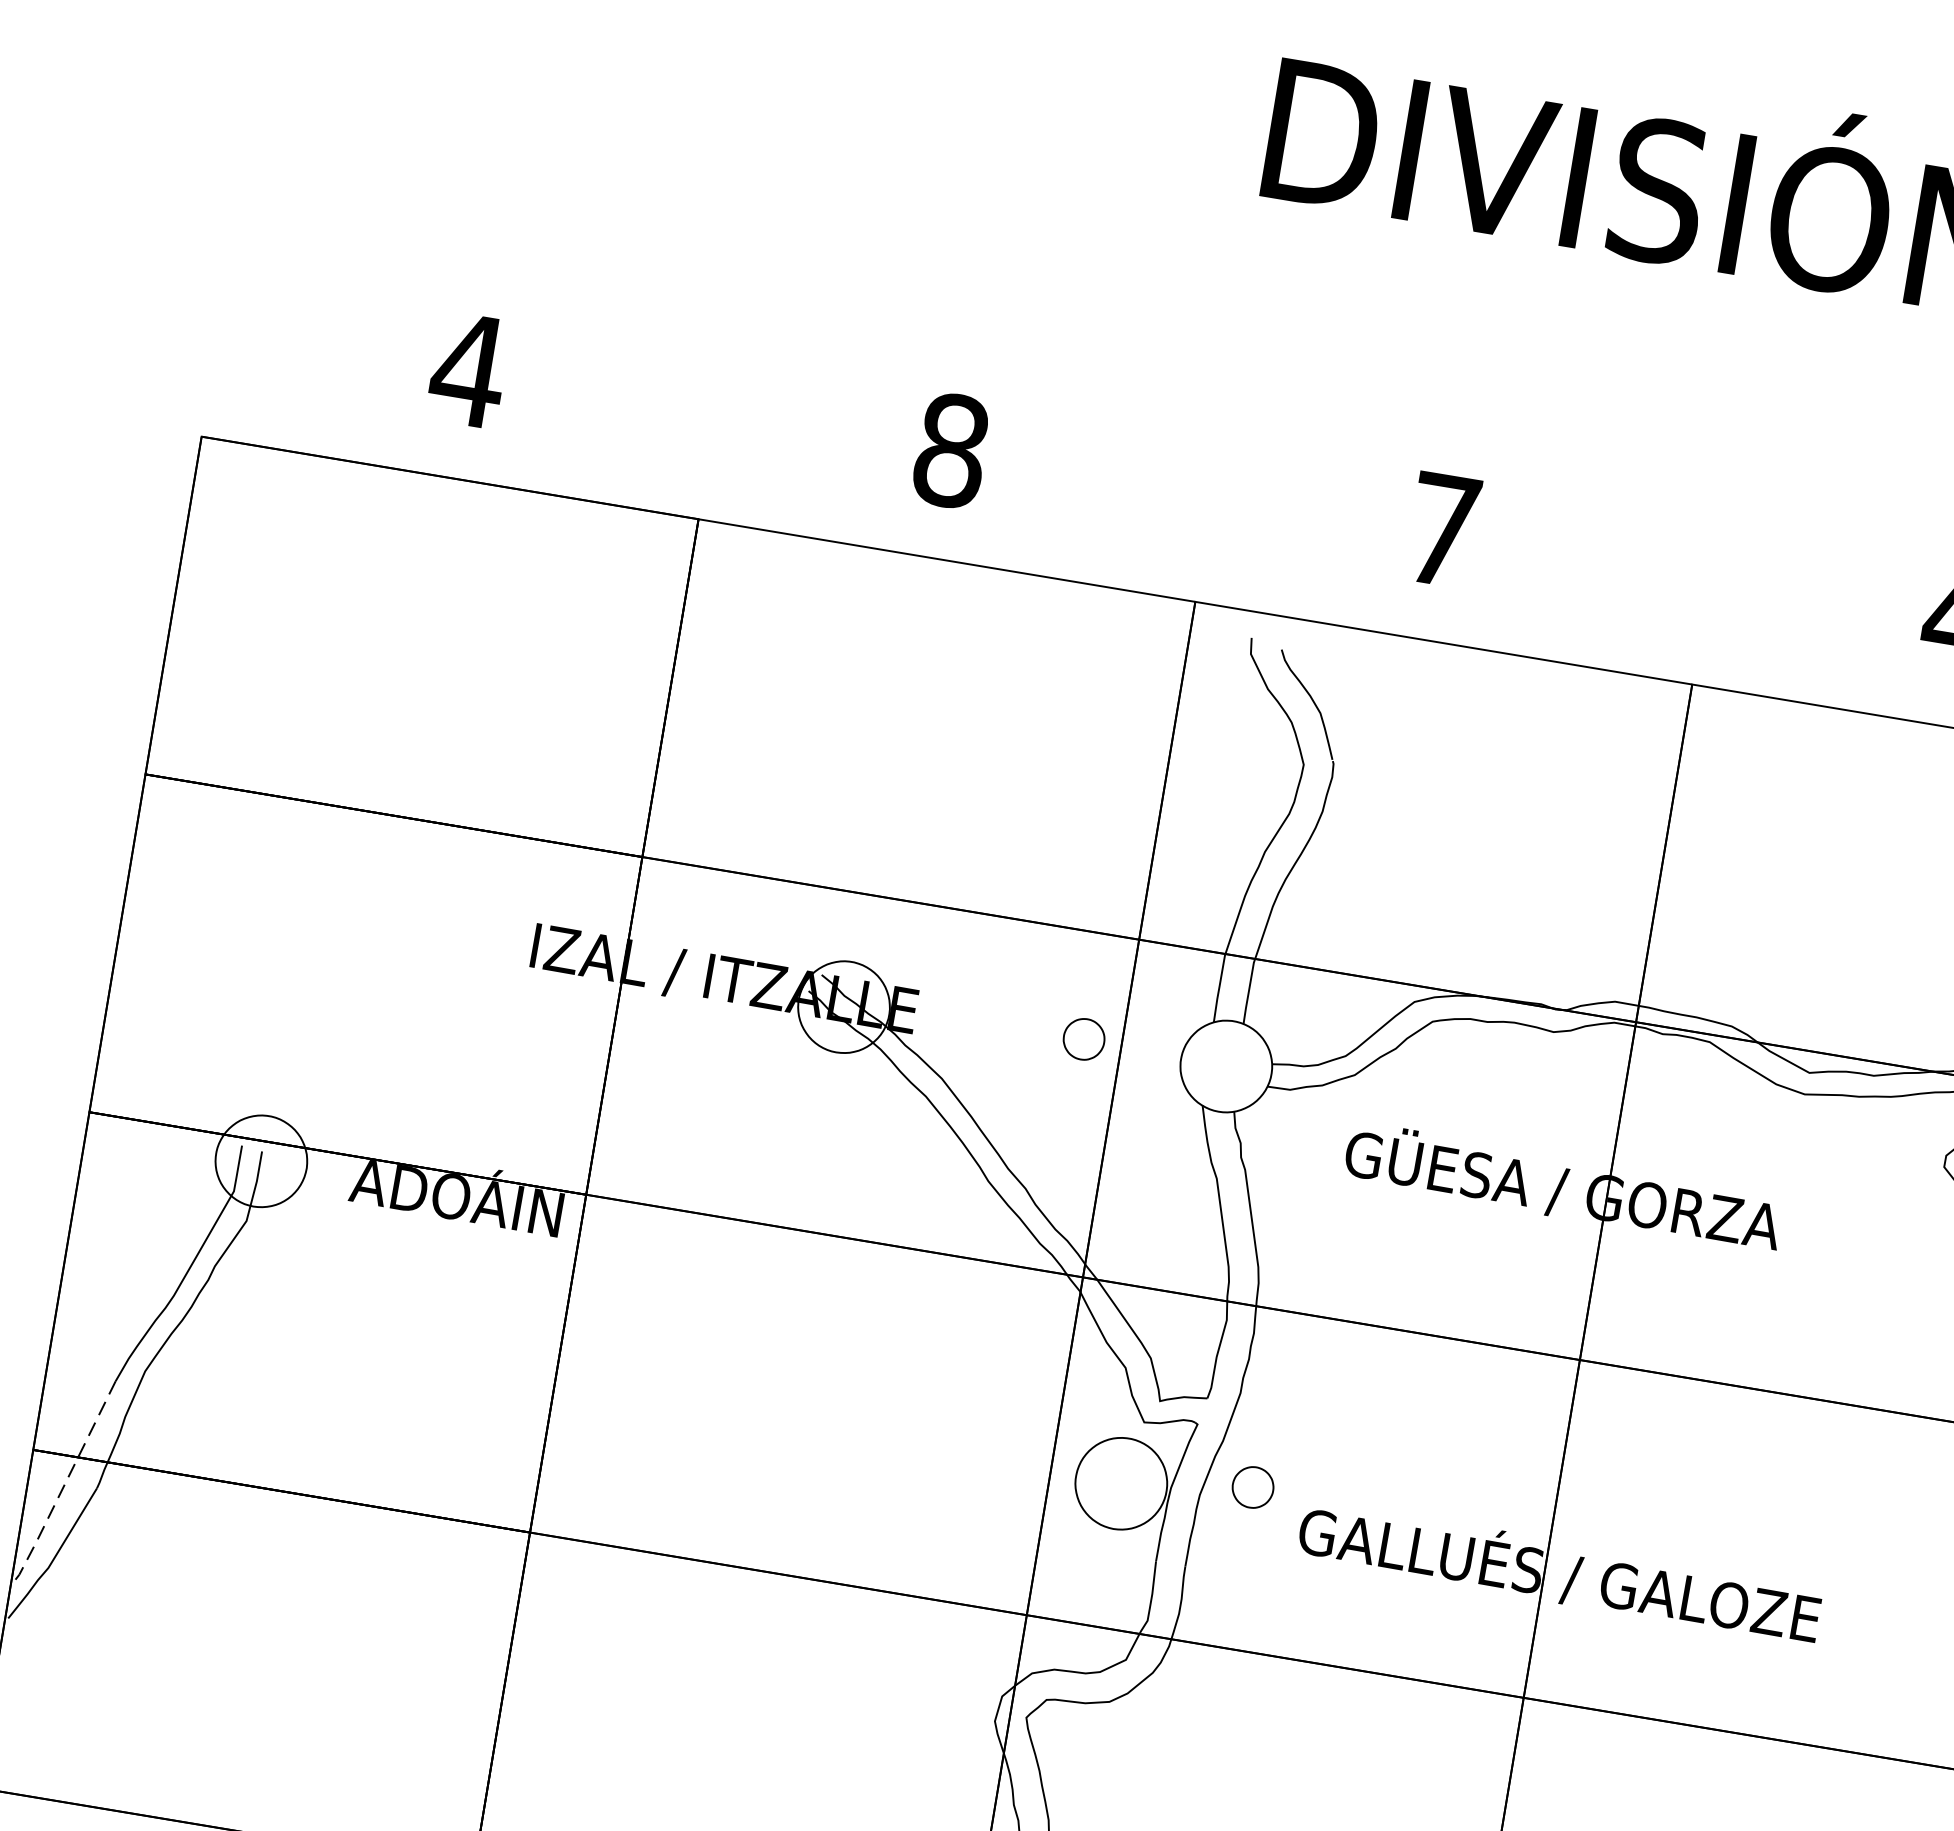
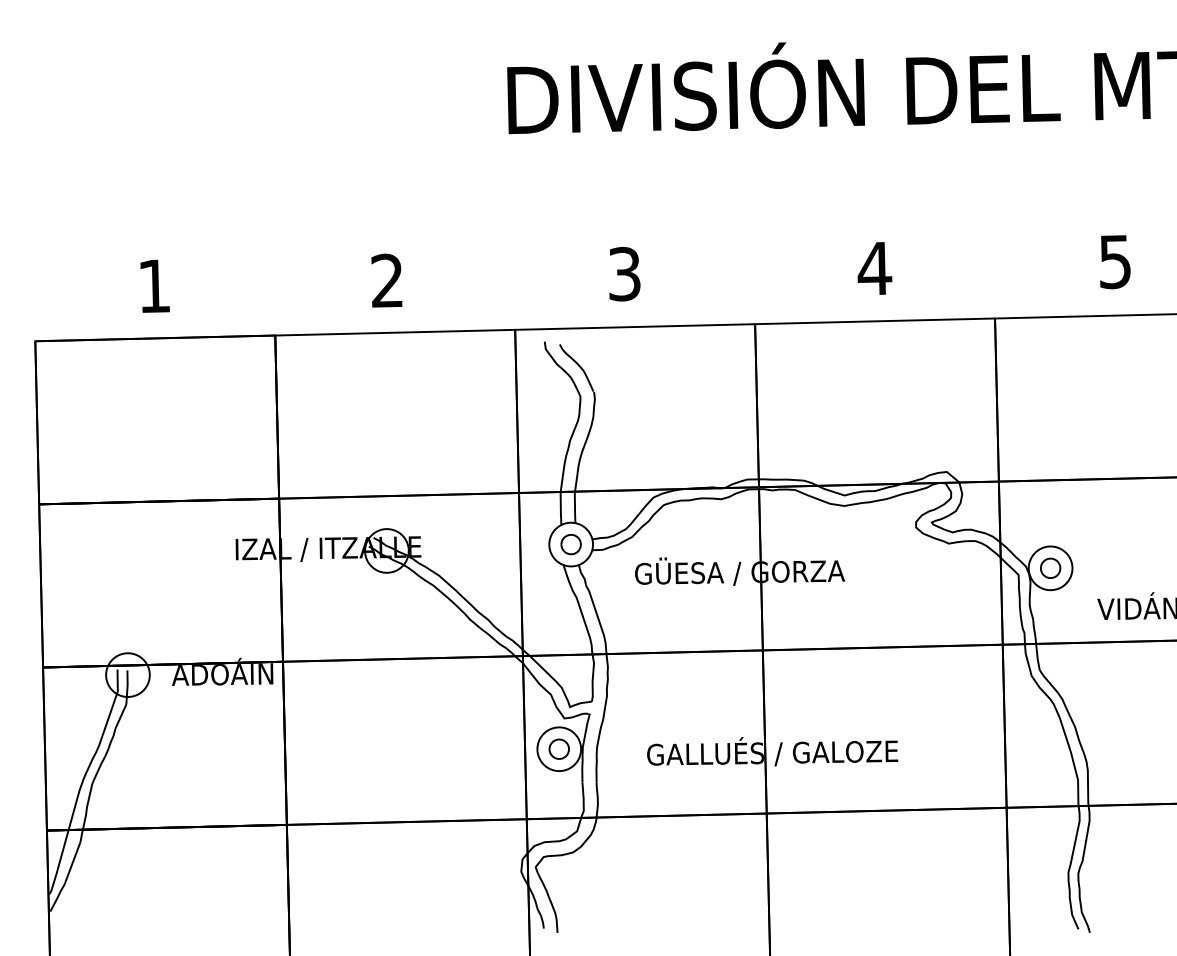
text: (469, 368) -> (154, 285), 4 -> 1
text: (951, 449) -> (387, 280), 8 -> 2
text: (1442, 530) -> (624, 274), 7 -> 3
part: (1082, 1038) -> (570, 544), moved
part: (1251, 1485) -> (558, 748), moved
line: (63, 1487) -> (64, 845), dashed -> solid

